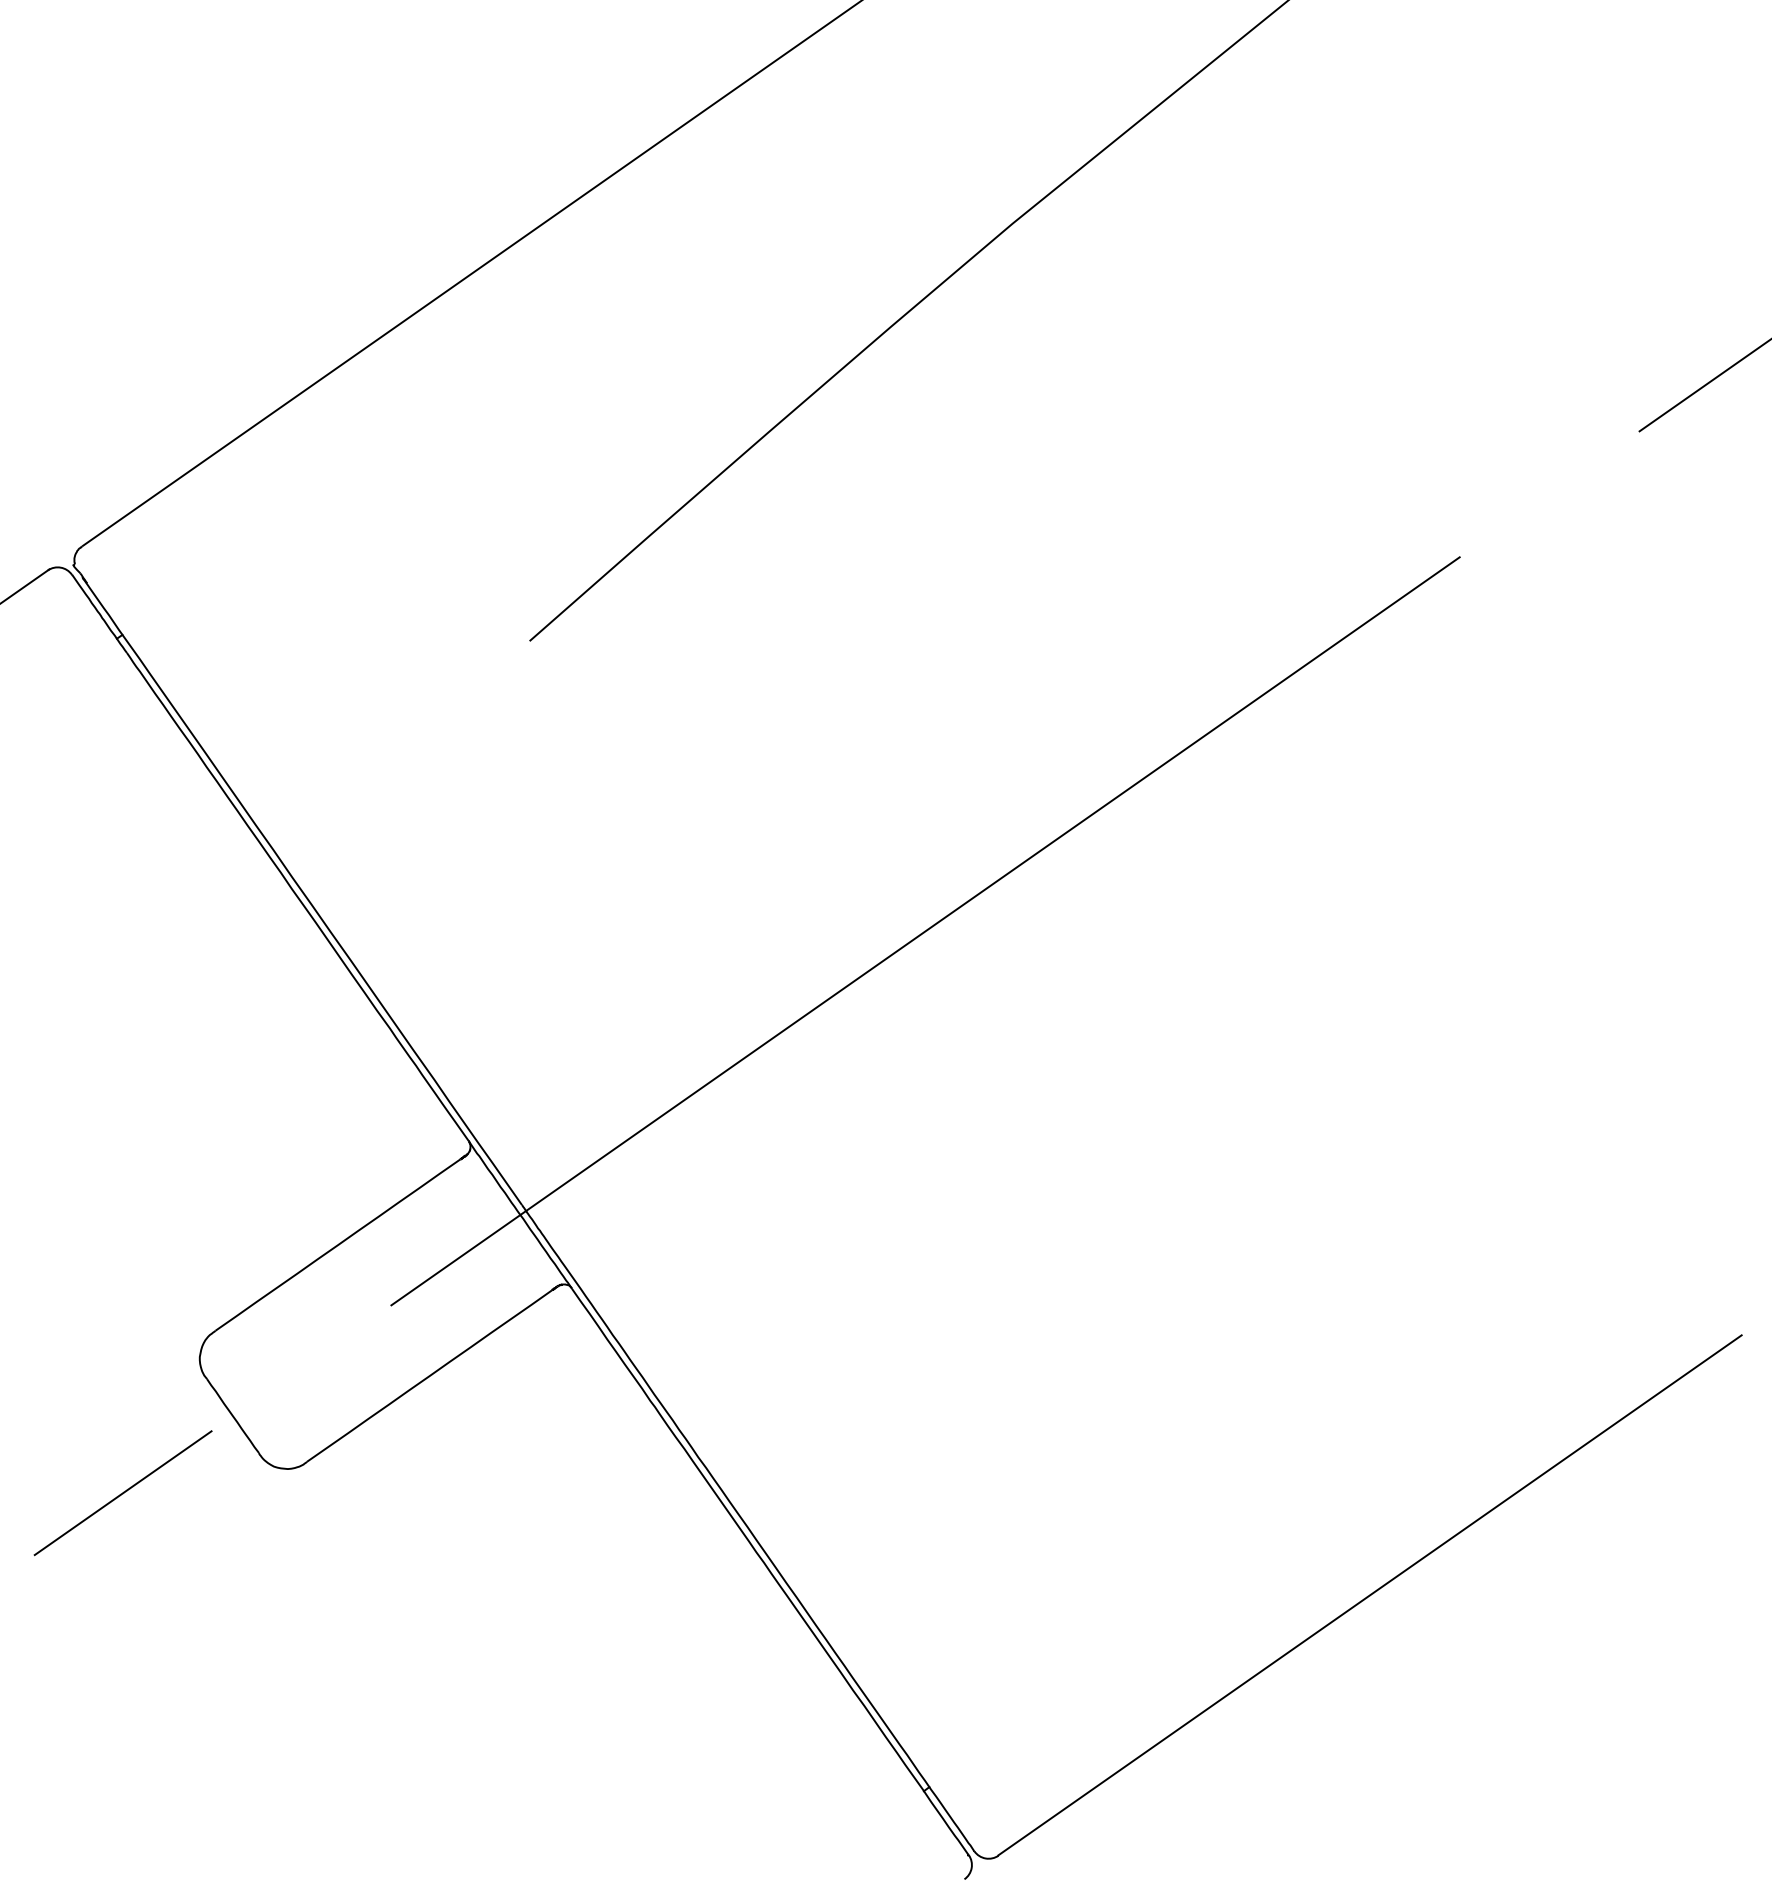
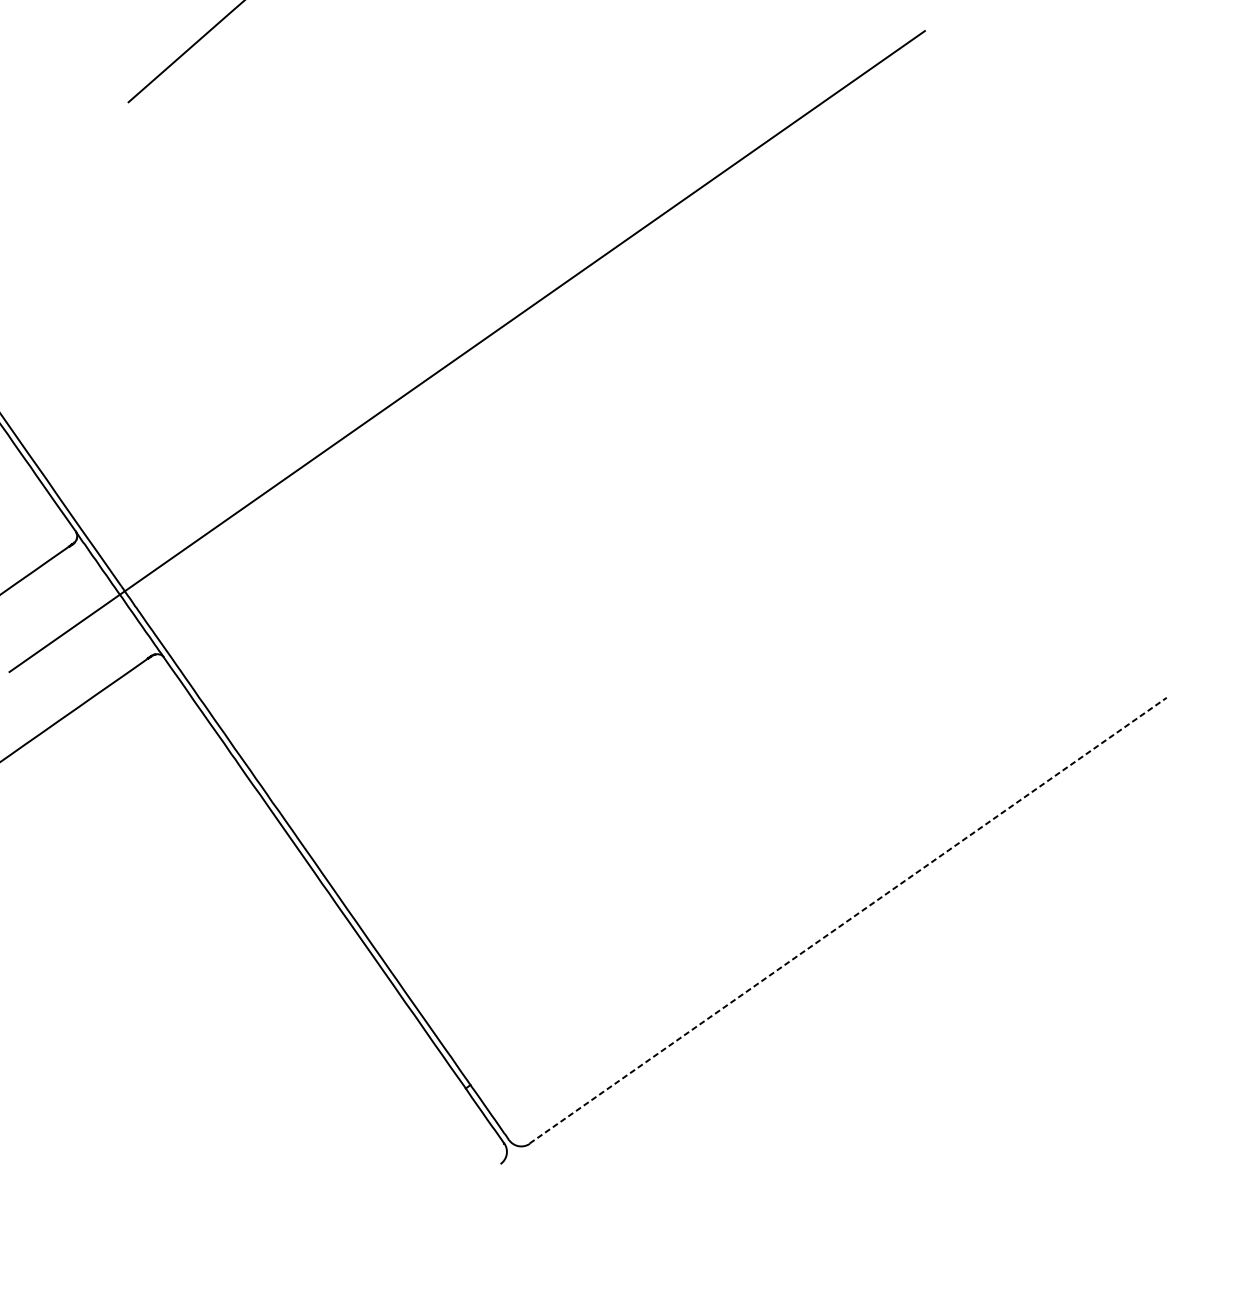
line: (1370, 1595) -> (848, 920), solid -> dashed

